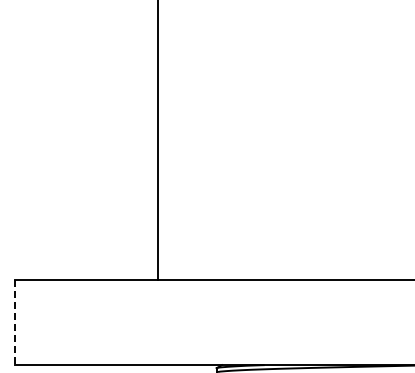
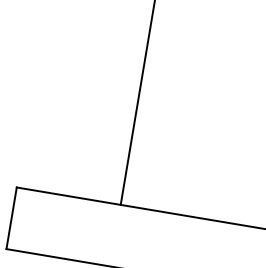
line: (15, 323) -> (11, 218), dashed -> solid

